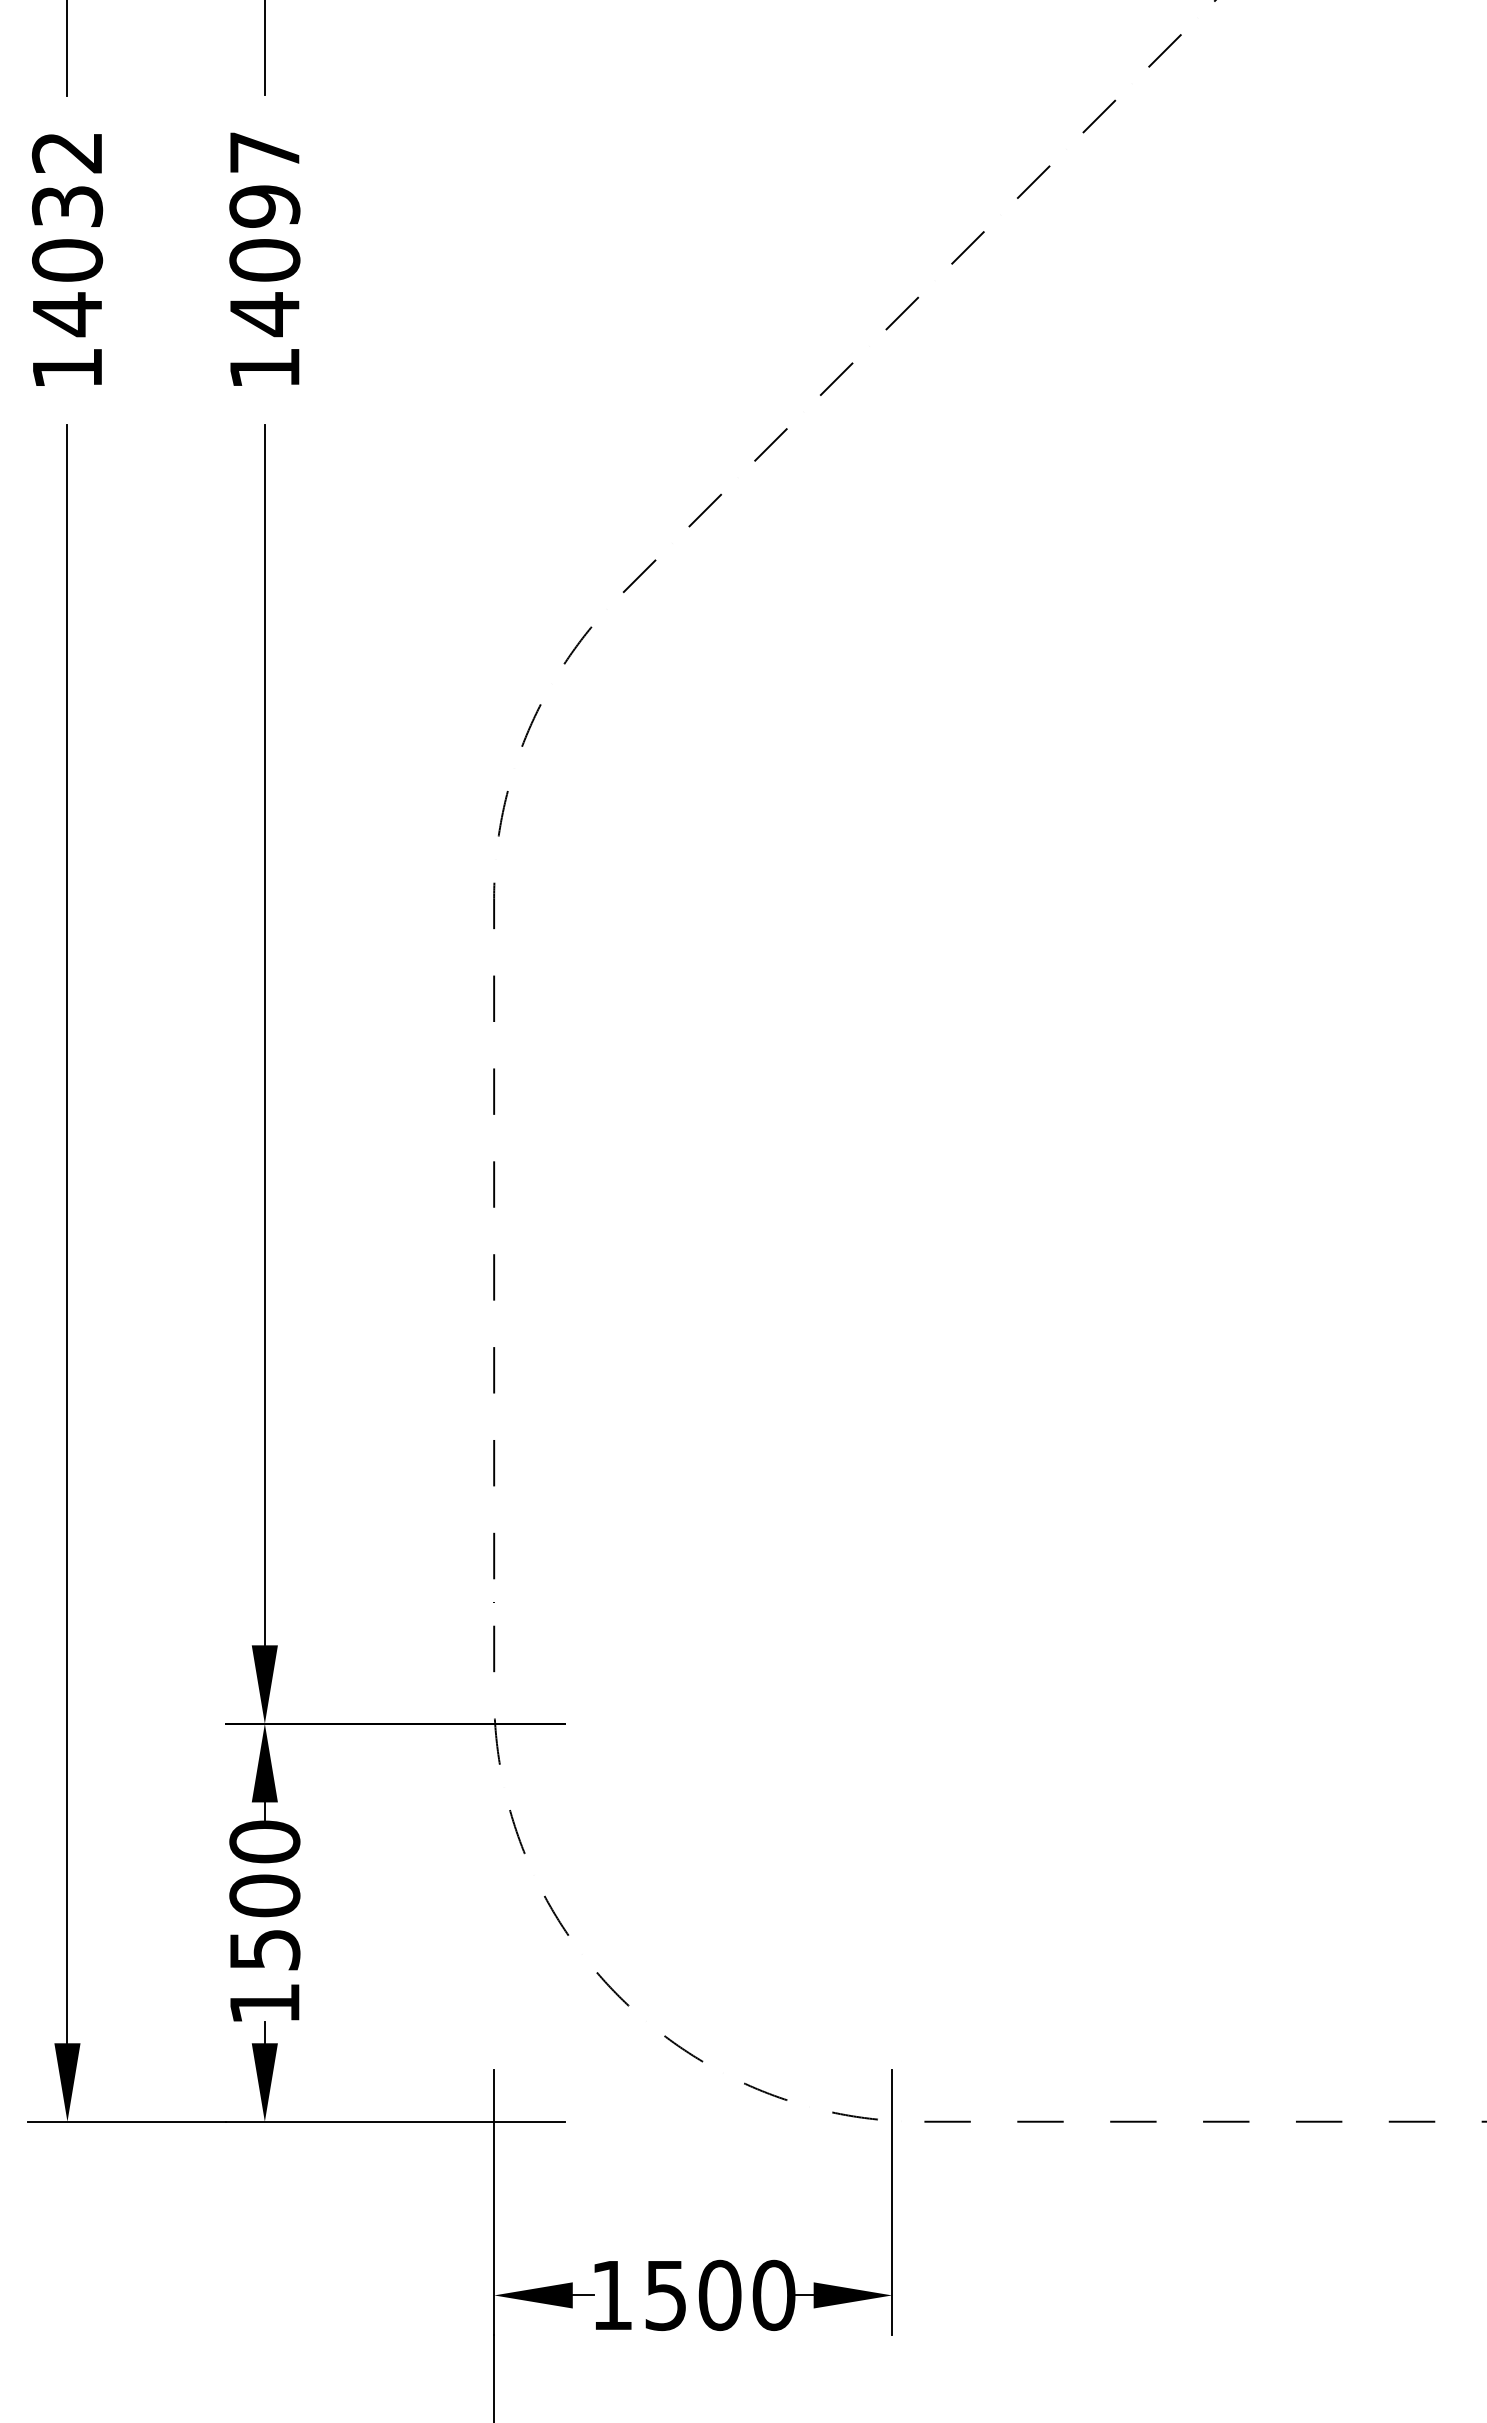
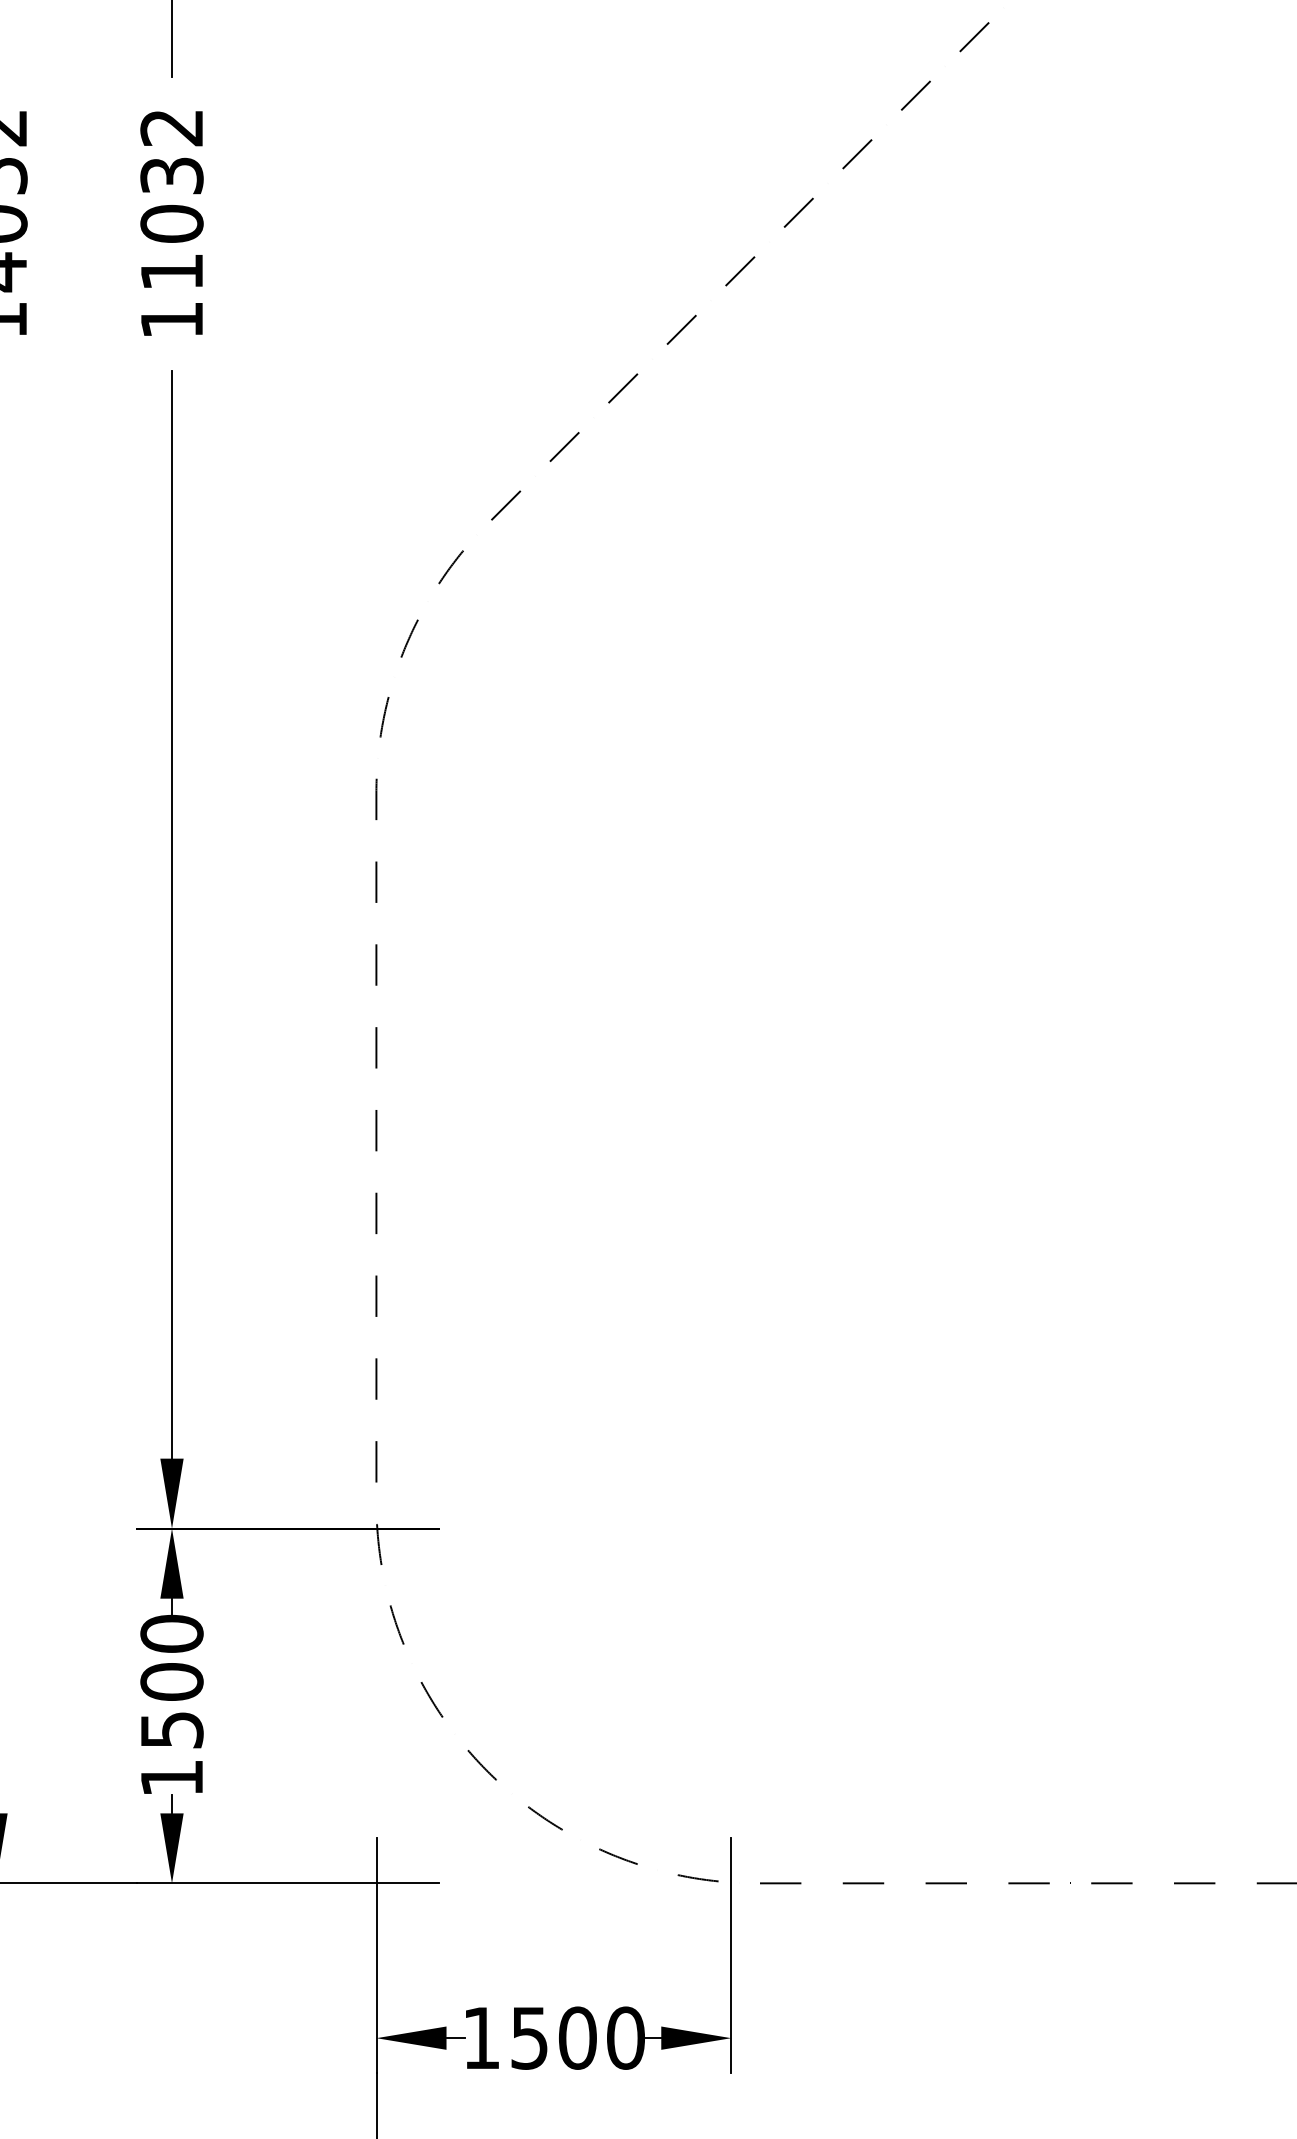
text: (264, 234) -> (171, 200), 14097 -> 11032

